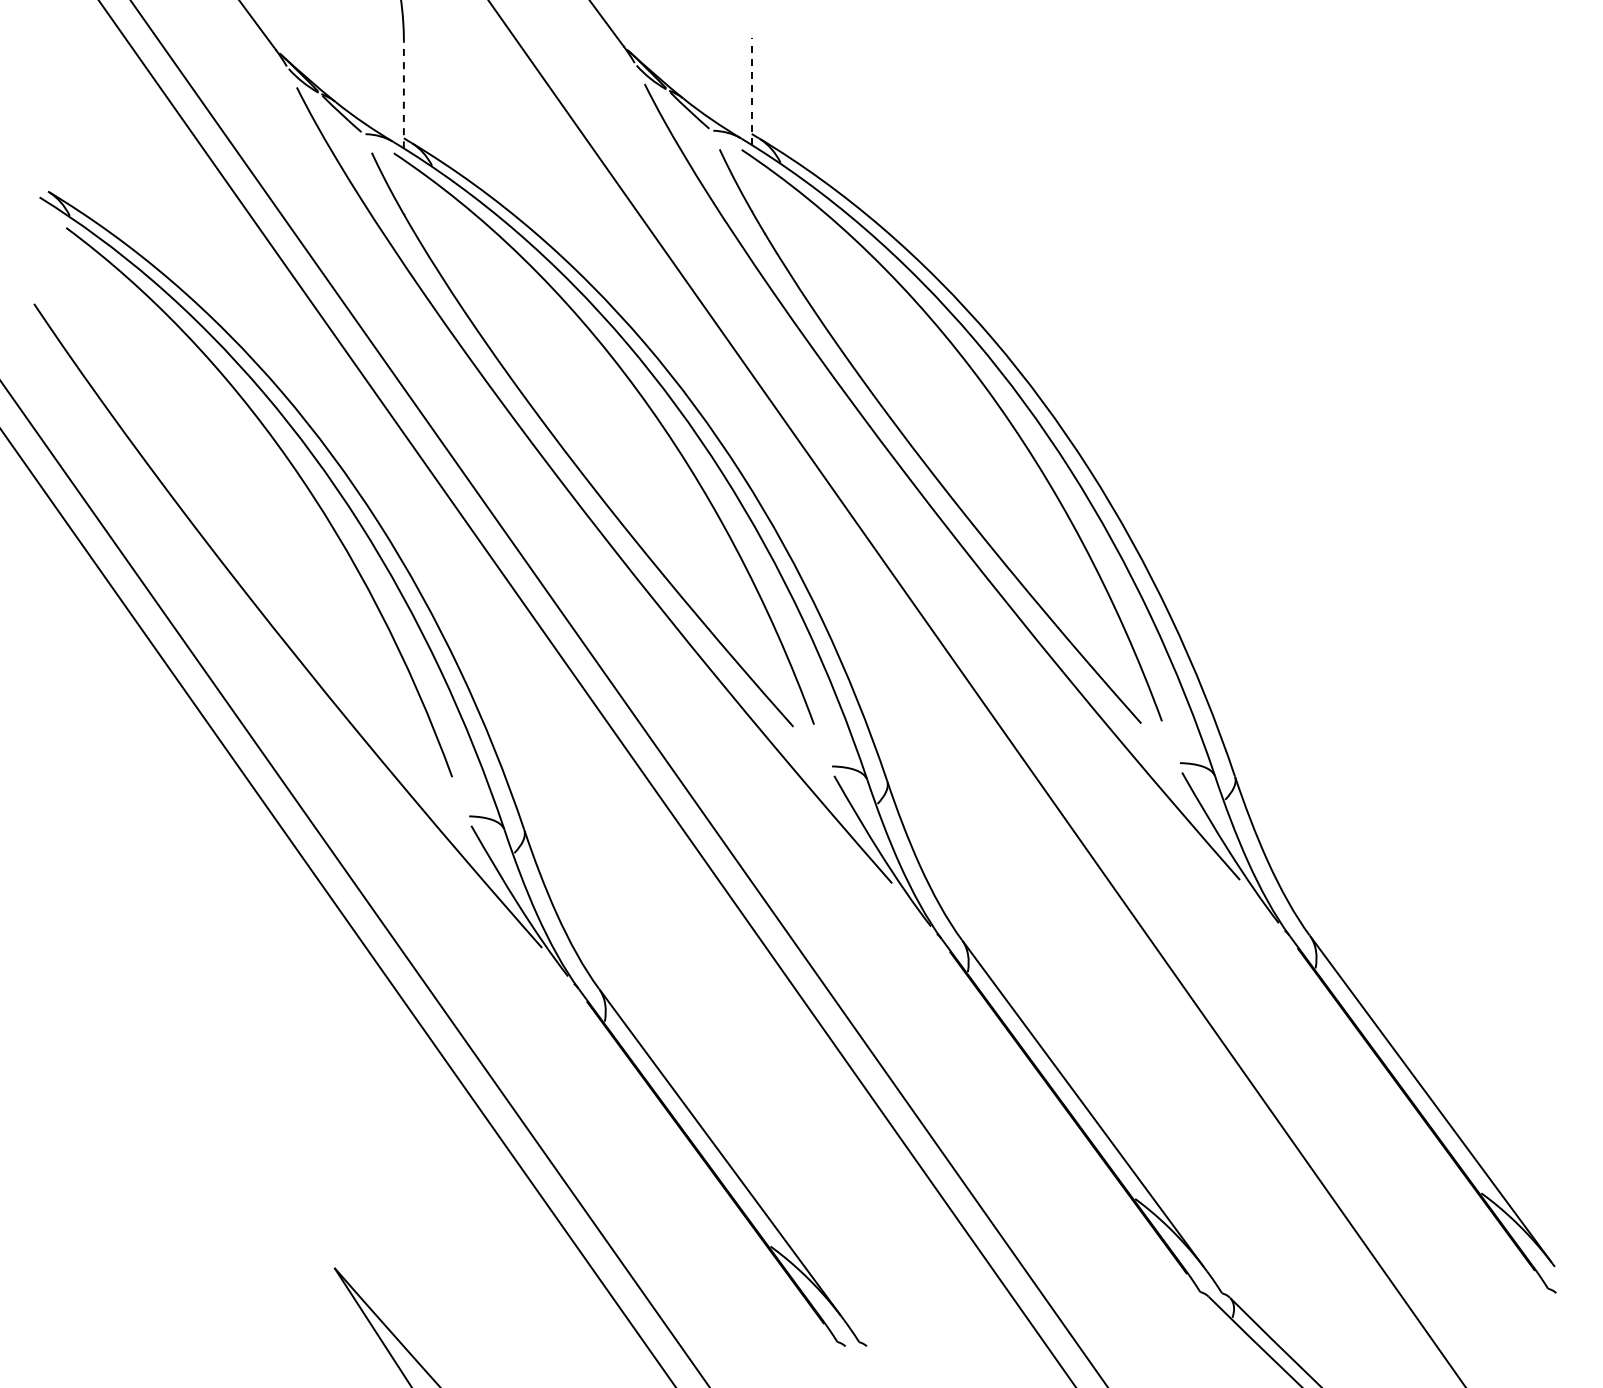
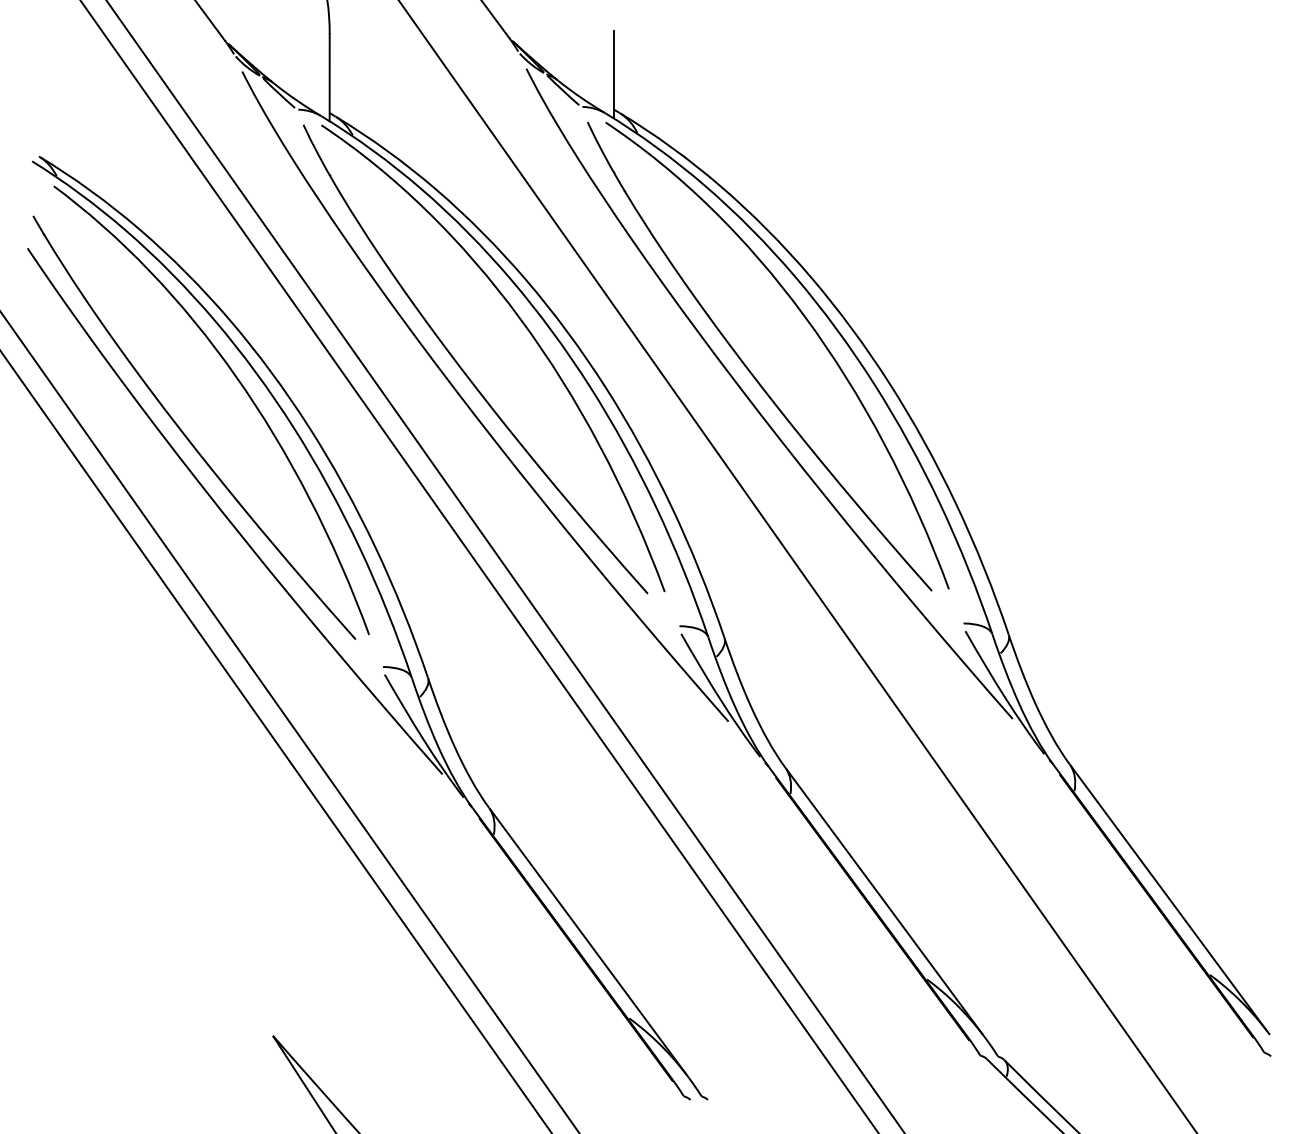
line: (751, 90) -> (613, 74), dashed -> solid
line: (403, 94) -> (329, 77), dashed -> solid
part: (228, 533) -> (186, 435), added

